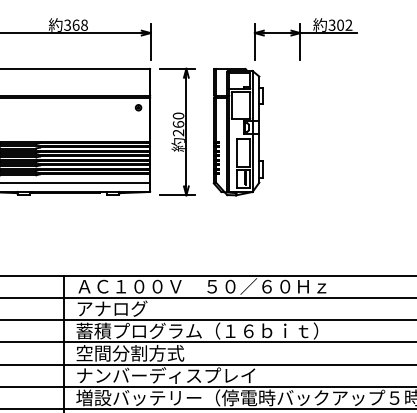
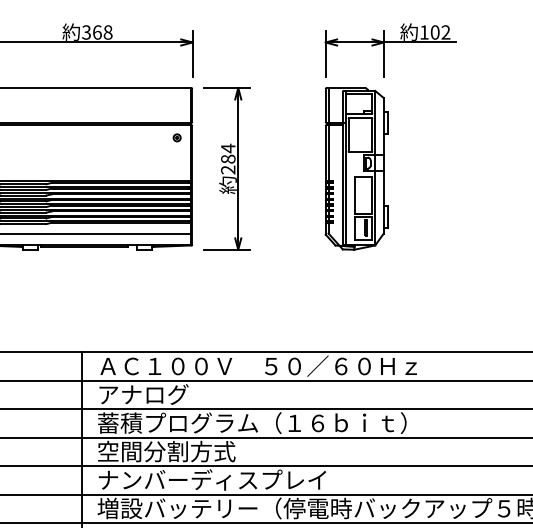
text: (331, 24) -> (423, 31), 302 -> 102
text: (178, 119) -> (228, 152), 260 -> 284
part: (237, 132) -> (355, 169), moved

